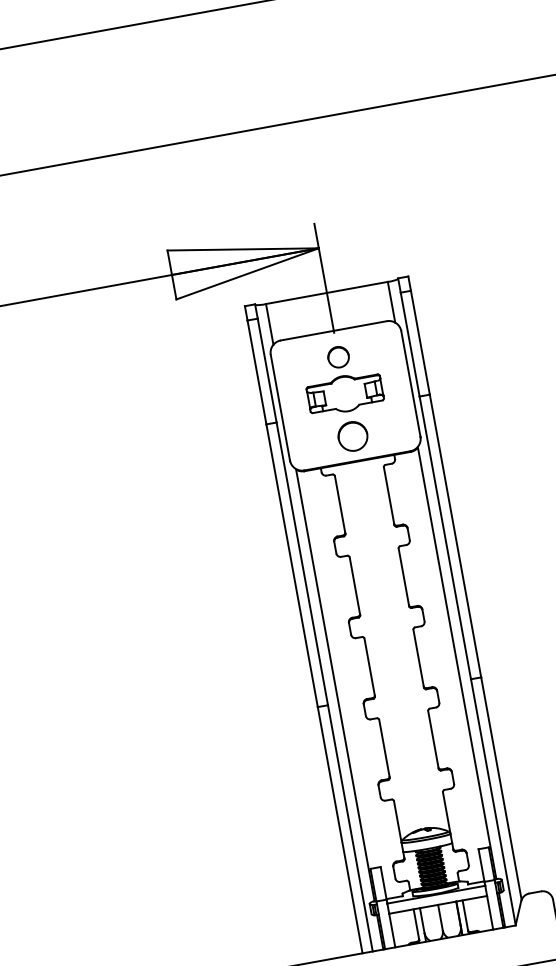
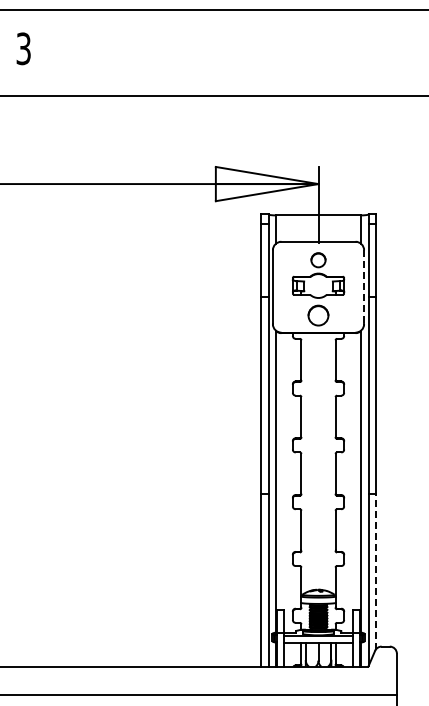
line: (411, 384) -> (364, 287), solid -> dashed
line: (501, 789) -> (375, 572), solid -> dashed

